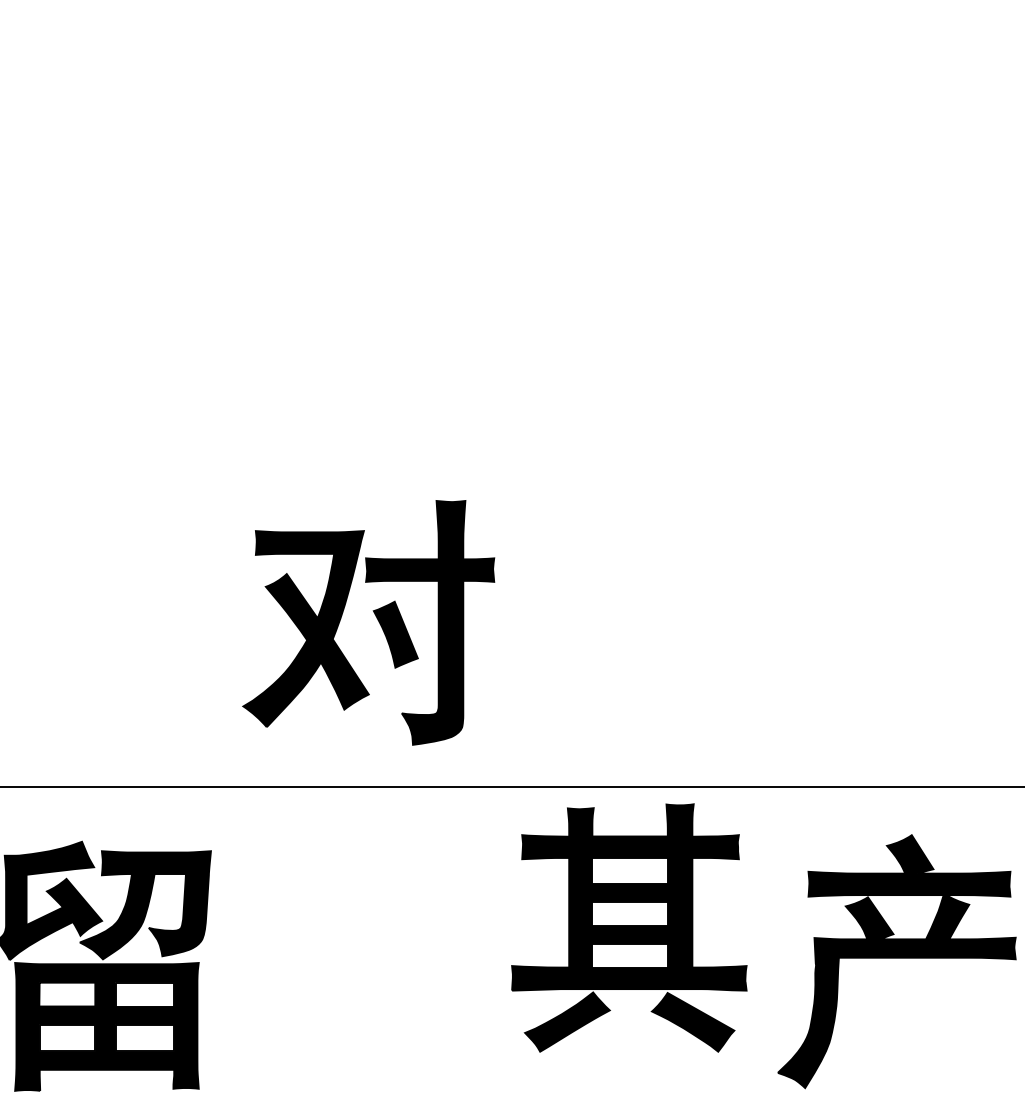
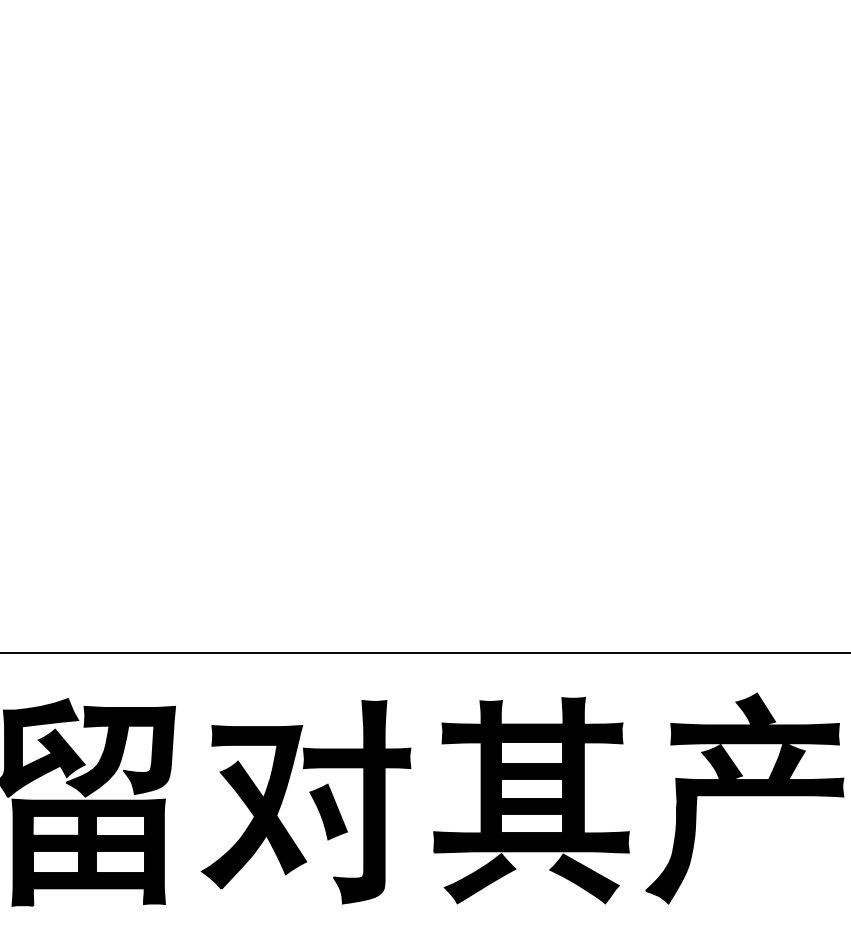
part: (376, 618) -> (312, 798), moved
part: (629, 927) -> (531, 800), moved

